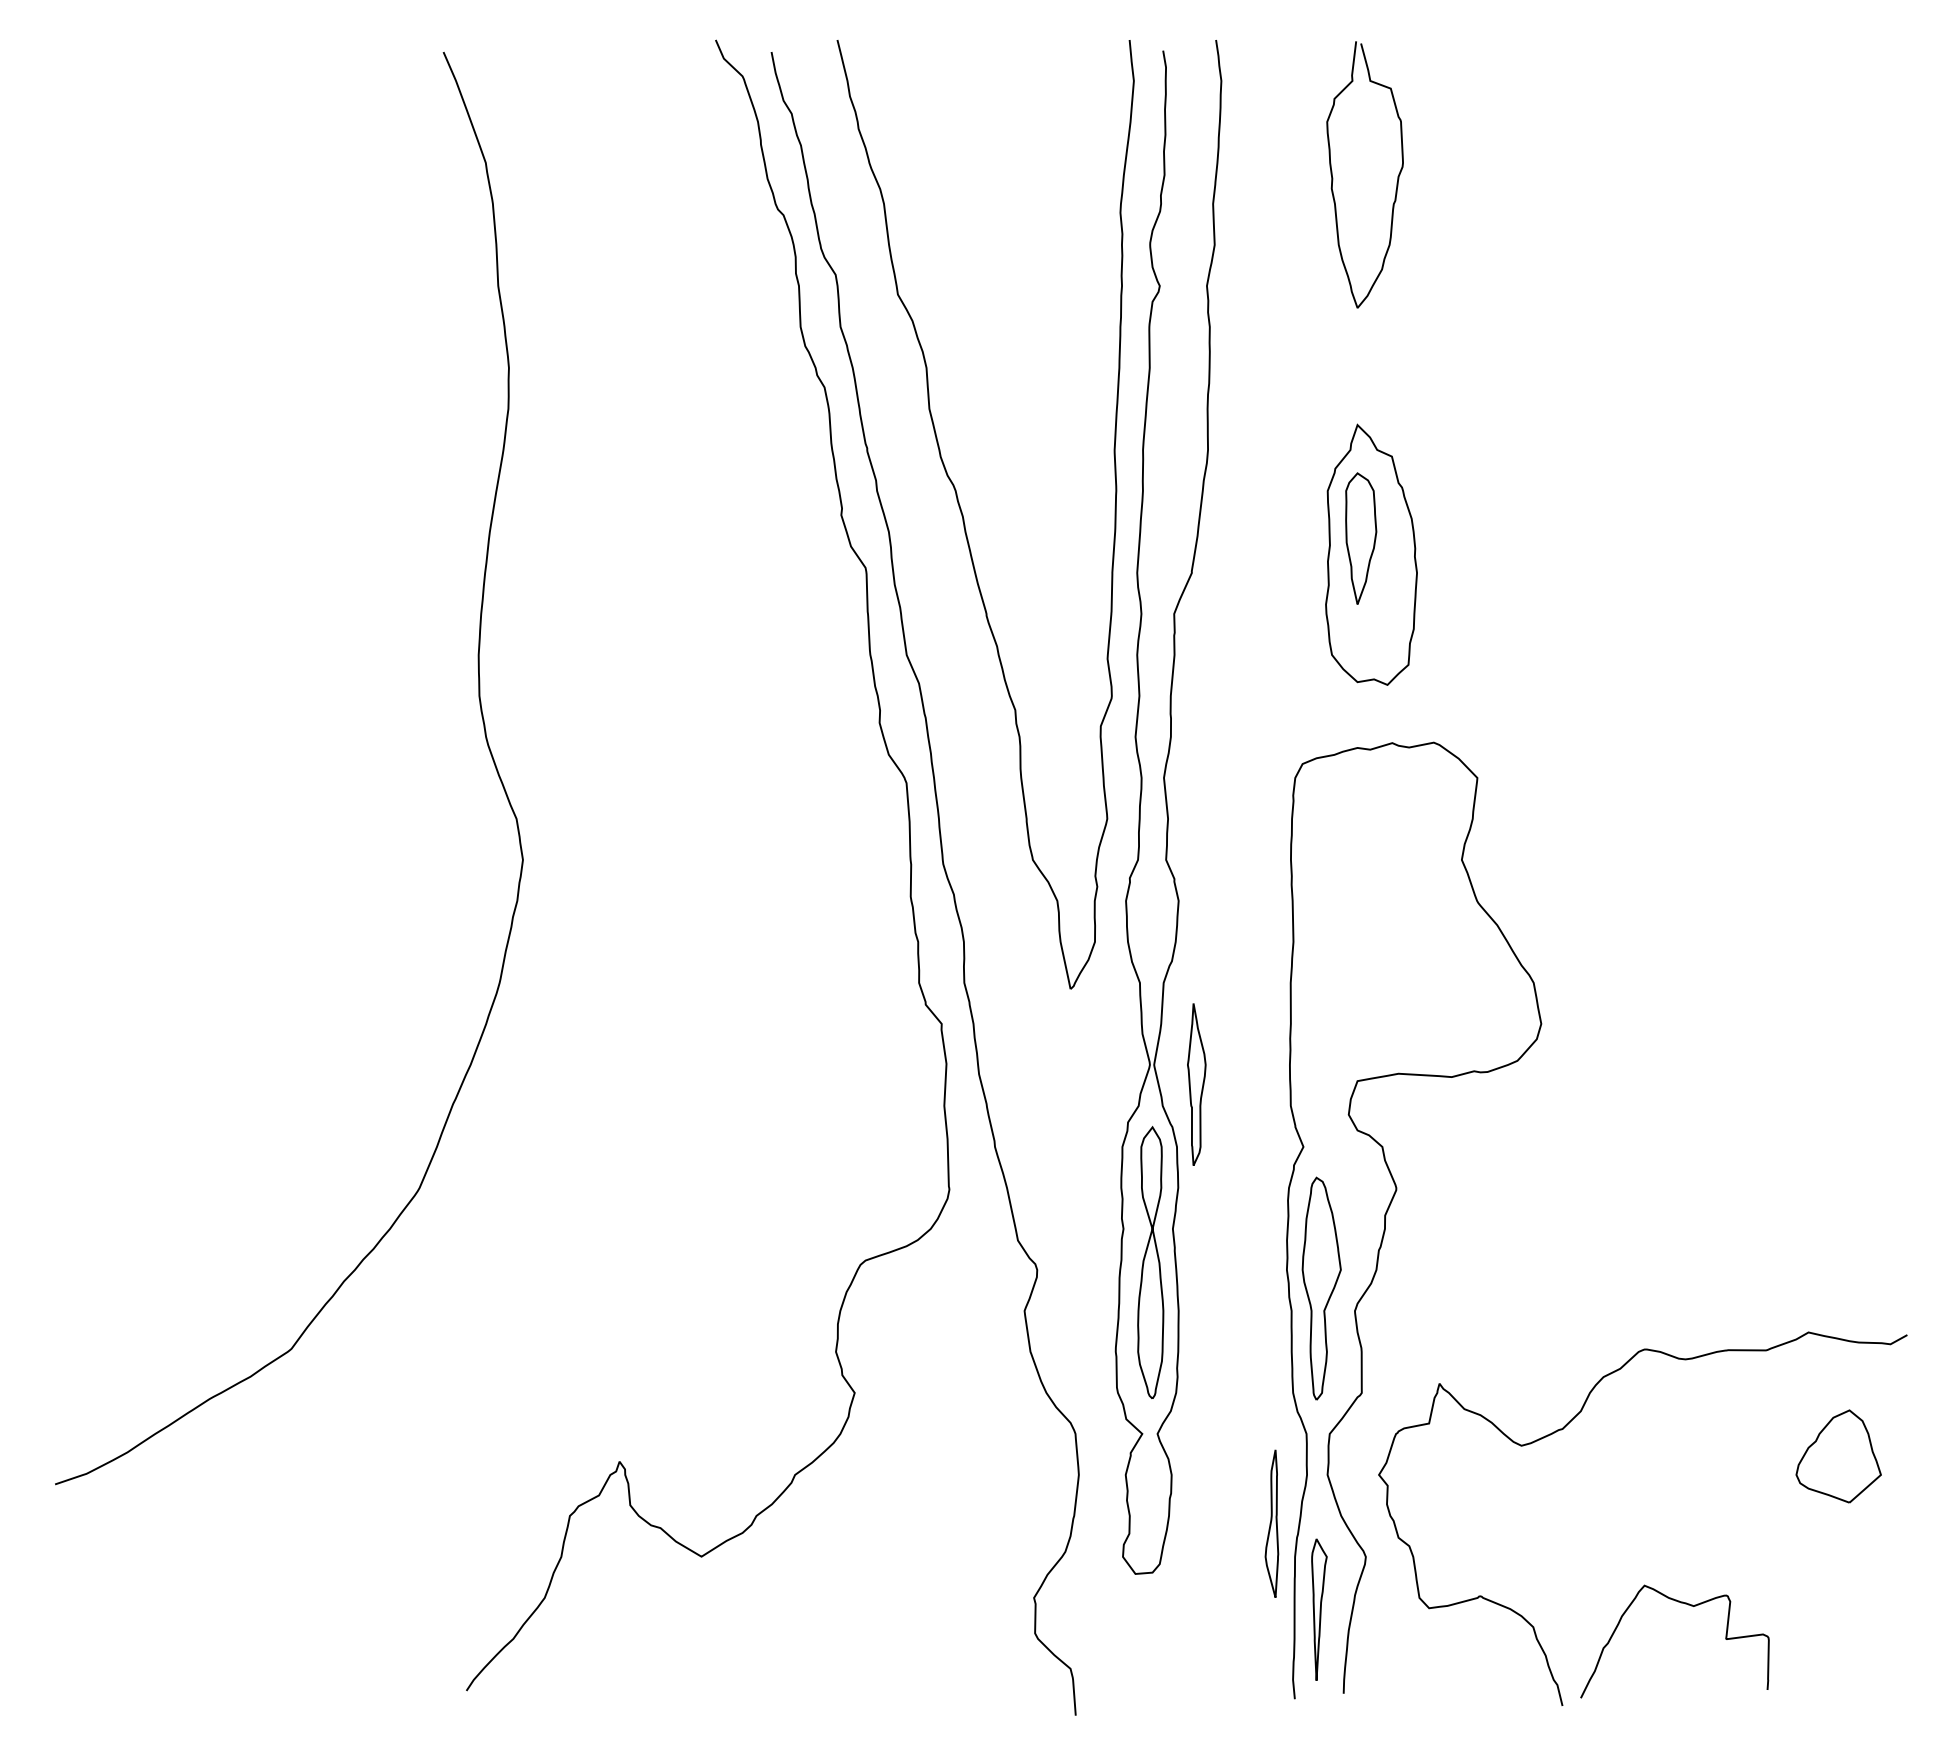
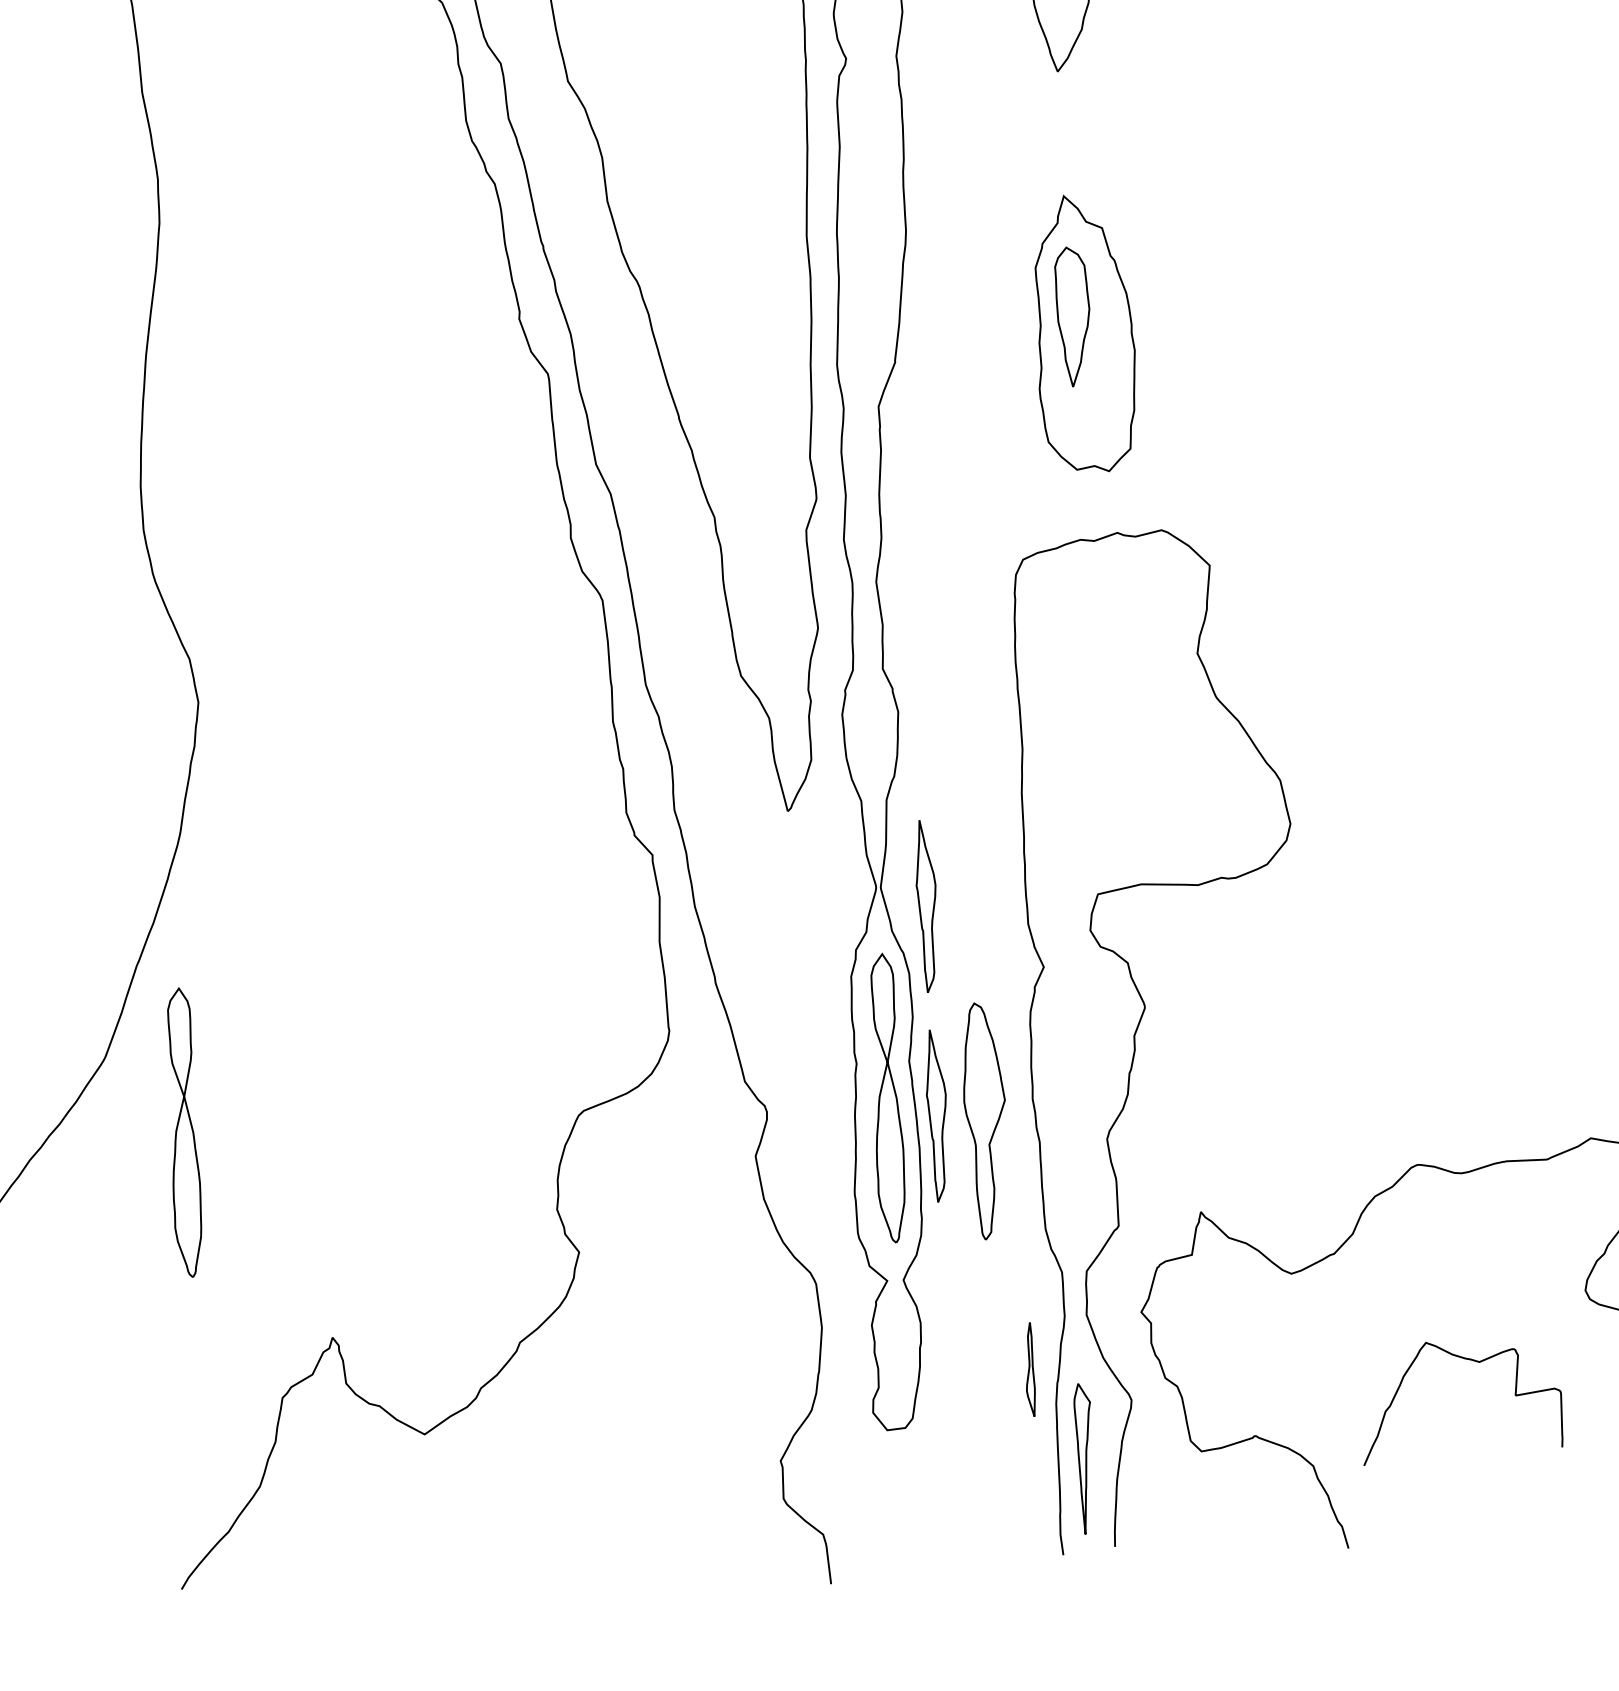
part: (489, 1262) -> (183, 1132), added
part: (1196, 1281) -> (937, 1115), added
part: (1321, 1288) -> (985, 1121), moved
part: (1271, 1523) -> (1029, 1369), size x0.6
curve: (1685, 1604) -> (1470, 1360), moved

